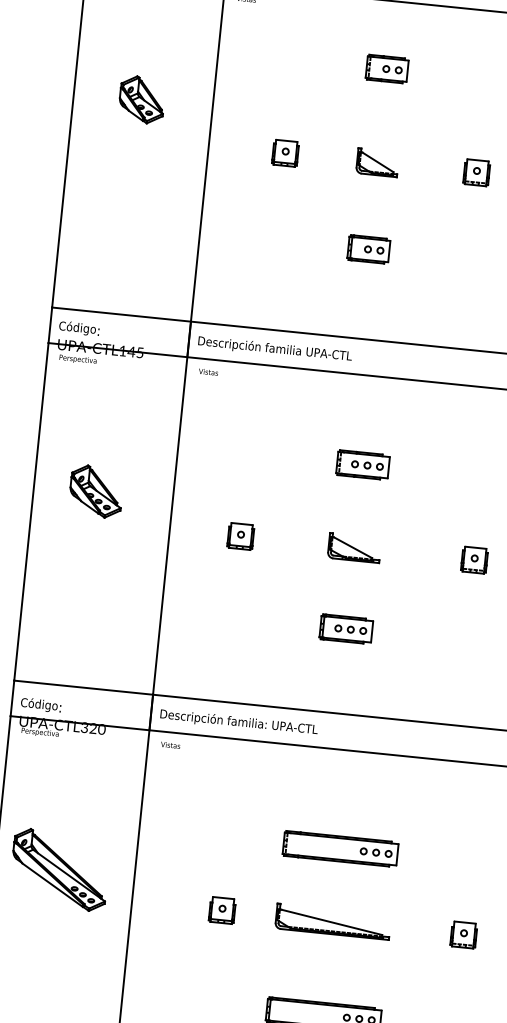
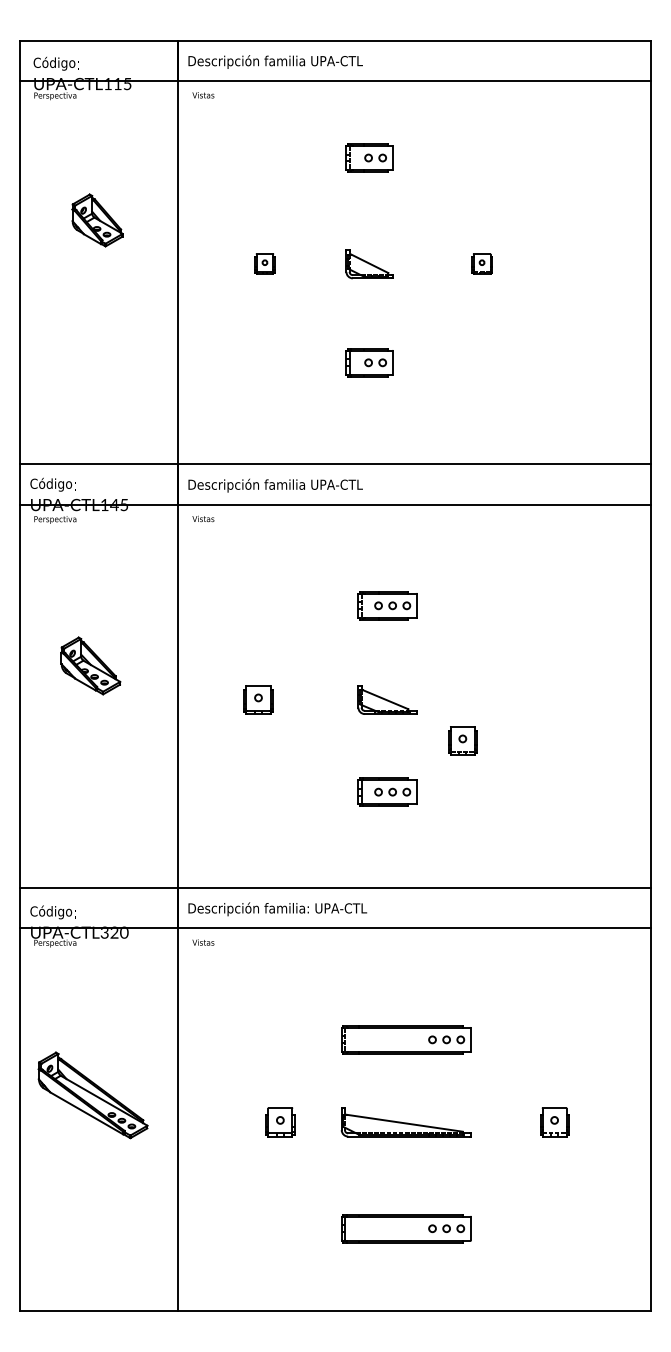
part: (285, 152) -> (264, 263), size x0.7
part: (476, 172) -> (481, 263), size x0.7
part: (474, 559) -> (462, 740), moved

